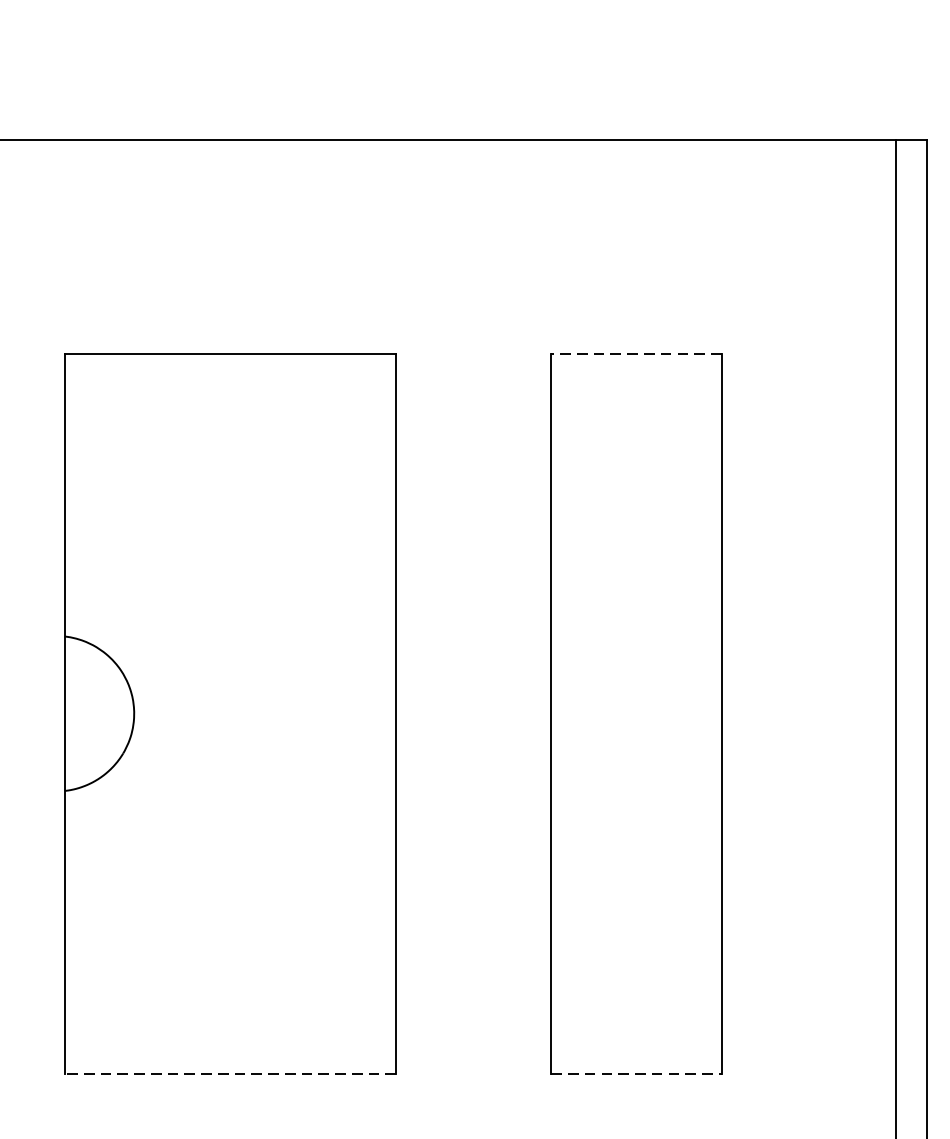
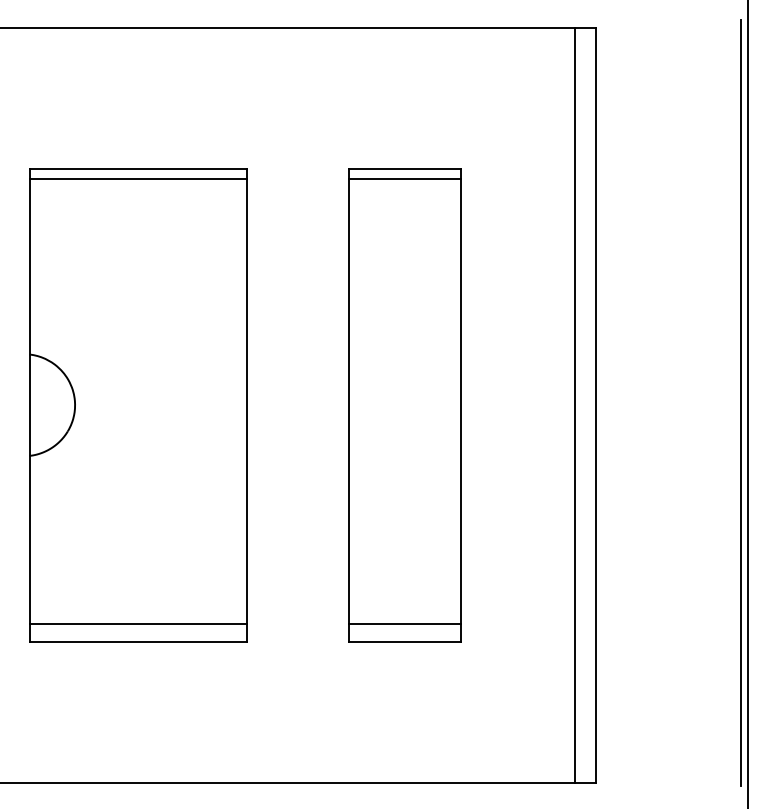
line: (635, 354) -> (404, 169), dashed -> solid
line: (230, 368) -> (138, 178), added
line: (635, 368) -> (404, 178), added
line: (230, 1047) -> (138, 624), added
line: (635, 1047) -> (404, 624), added
line: (230, 1073) -> (138, 641), dashed -> solid
line: (635, 1073) -> (404, 641), dashed -> solid

